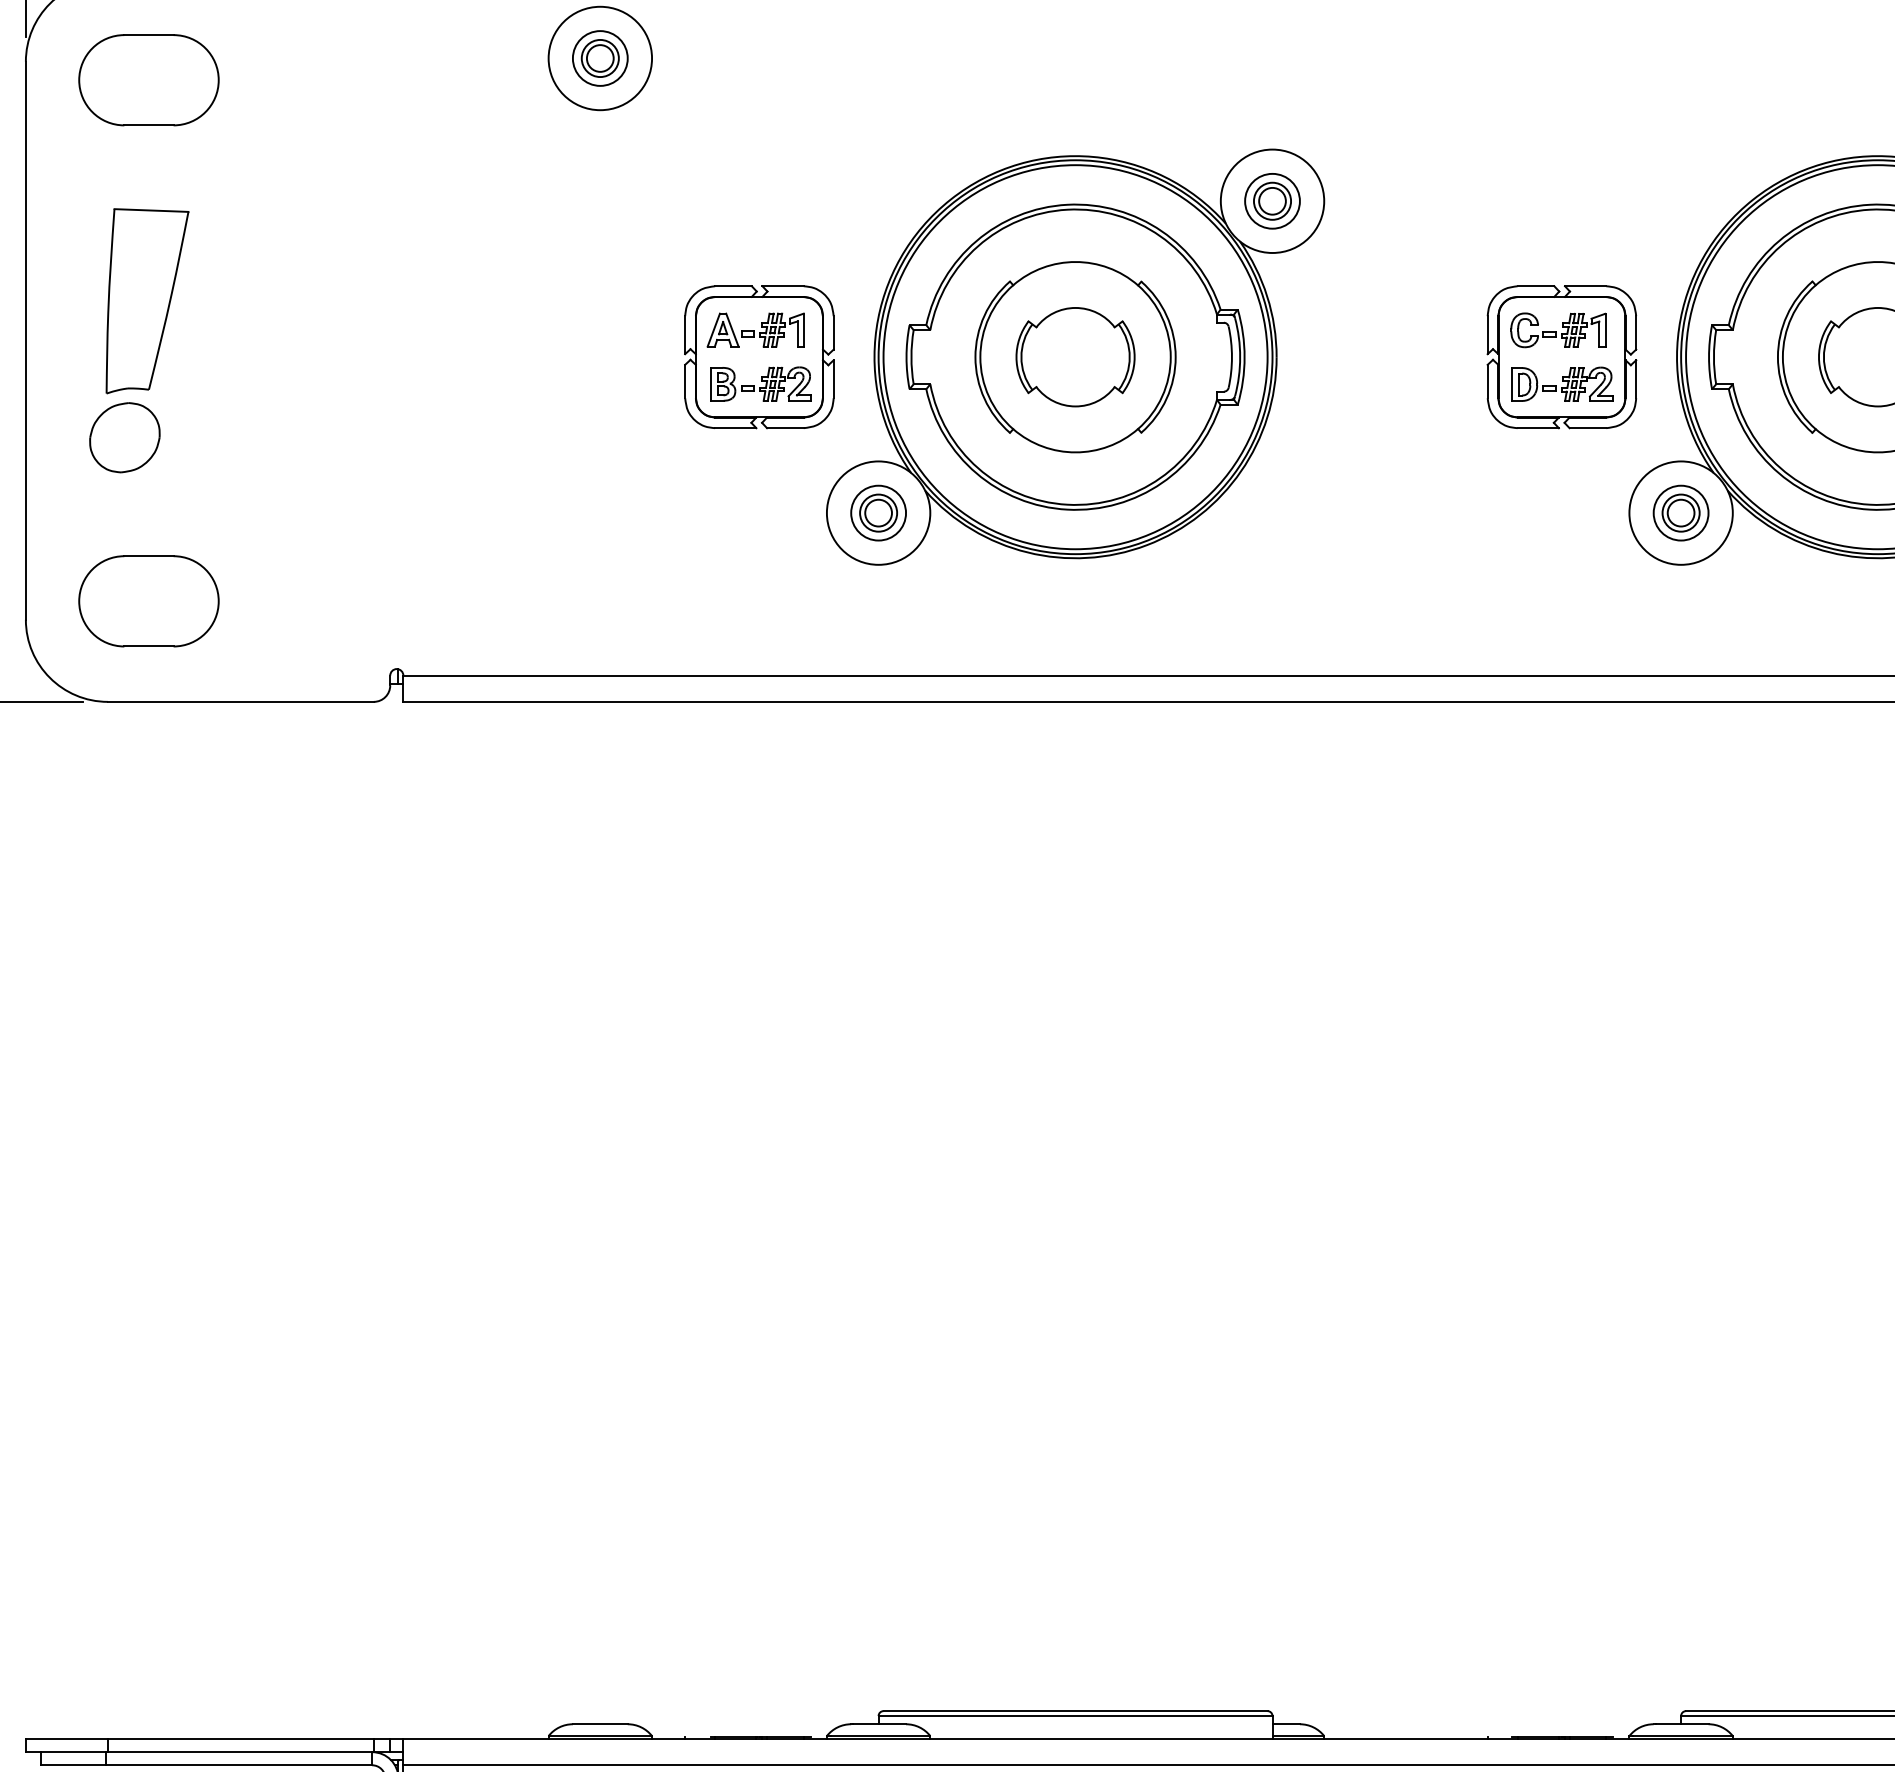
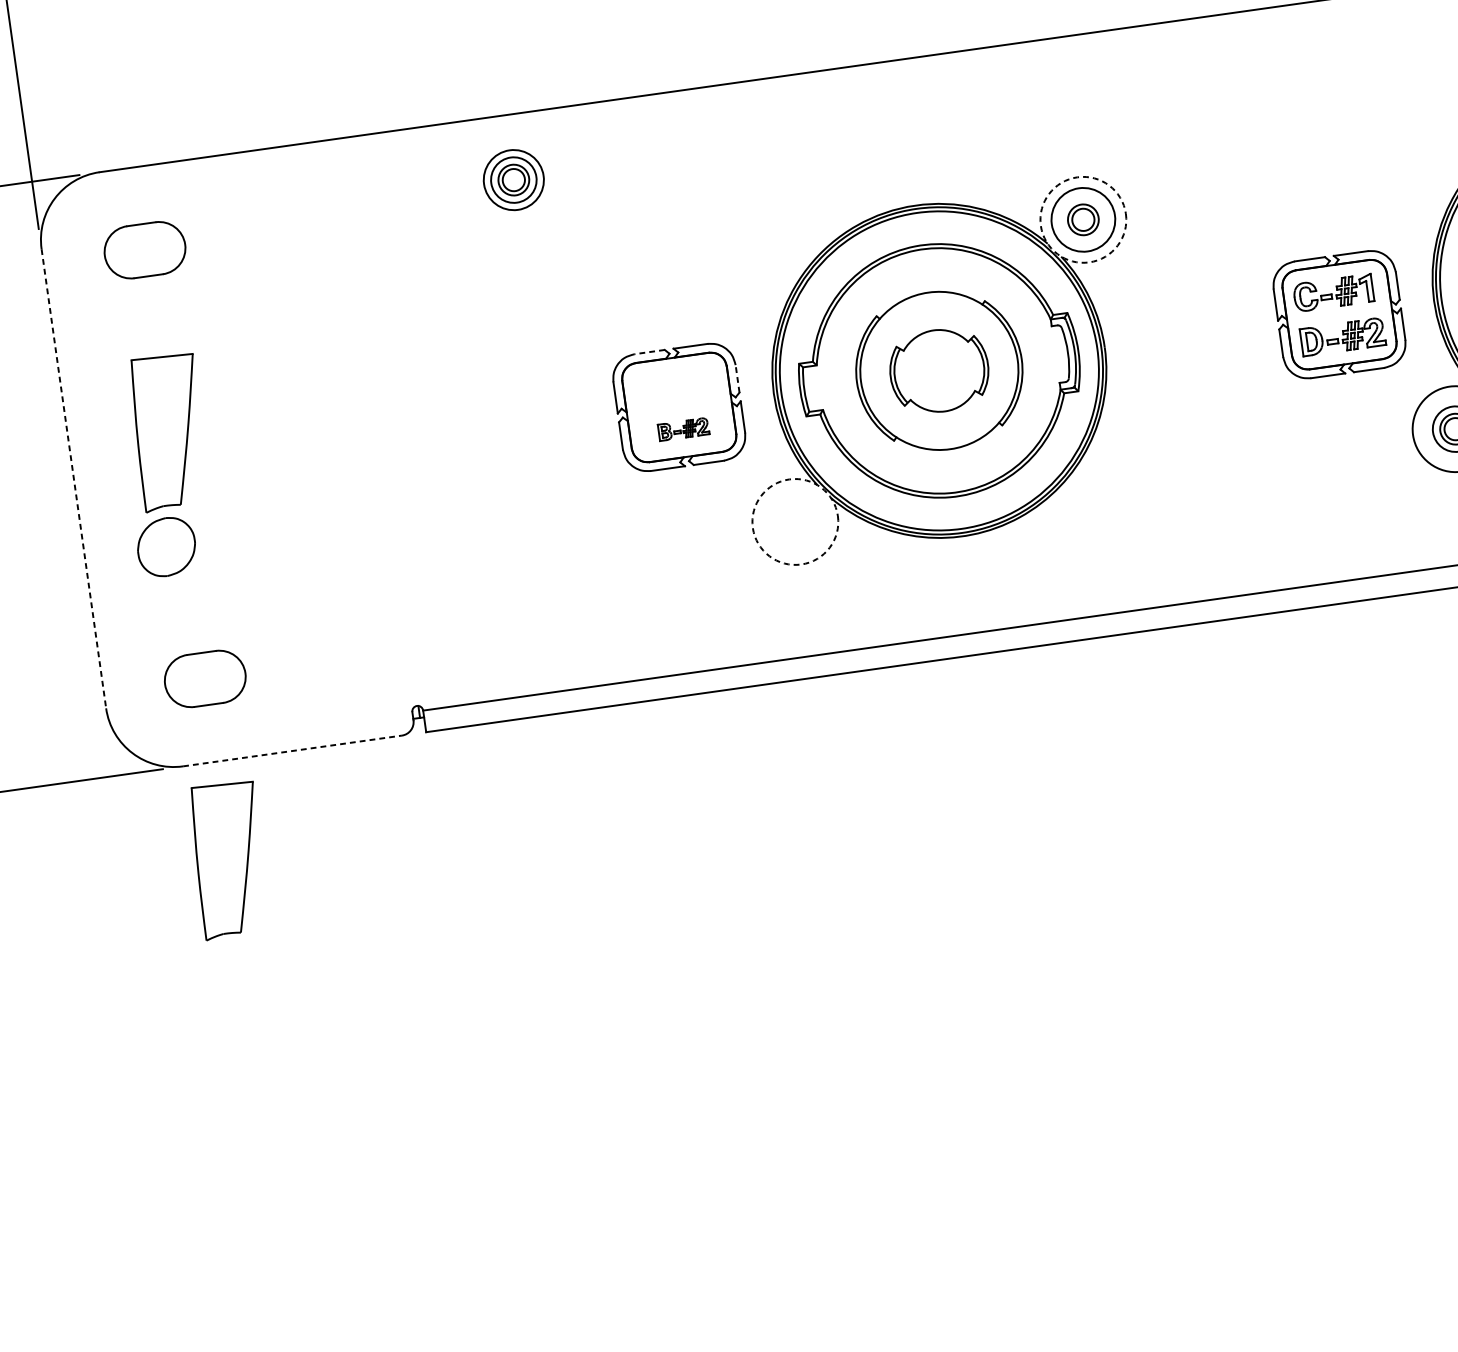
circle: (600, 58) -> (513, 180), size x0.7
part: (148, 80) -> (144, 250), size x0.7
circle: (1272, 200) -> (1083, 219), size x1.4
circle: (1272, 201) -> (1083, 220), solid -> dashed
line: (732, 286) -> (648, 352), solid -> dashed
part: (755, 329) -> (672, 385), removed
line: (833, 332) -> (737, 378), solid -> dashed
line: (25, 341) -> (73, 479), solid -> dashed
part: (760, 383) -> (683, 428), size x0.6
circle: (878, 512) -> (795, 521), solid -> dashed
part: (878, 512) -> (795, 521), removed
part: (148, 601) -> (204, 679), size x0.7
line: (240, 701) -> (292, 750), solid -> dashed
part: (147, 821) -> (229, 860), added

